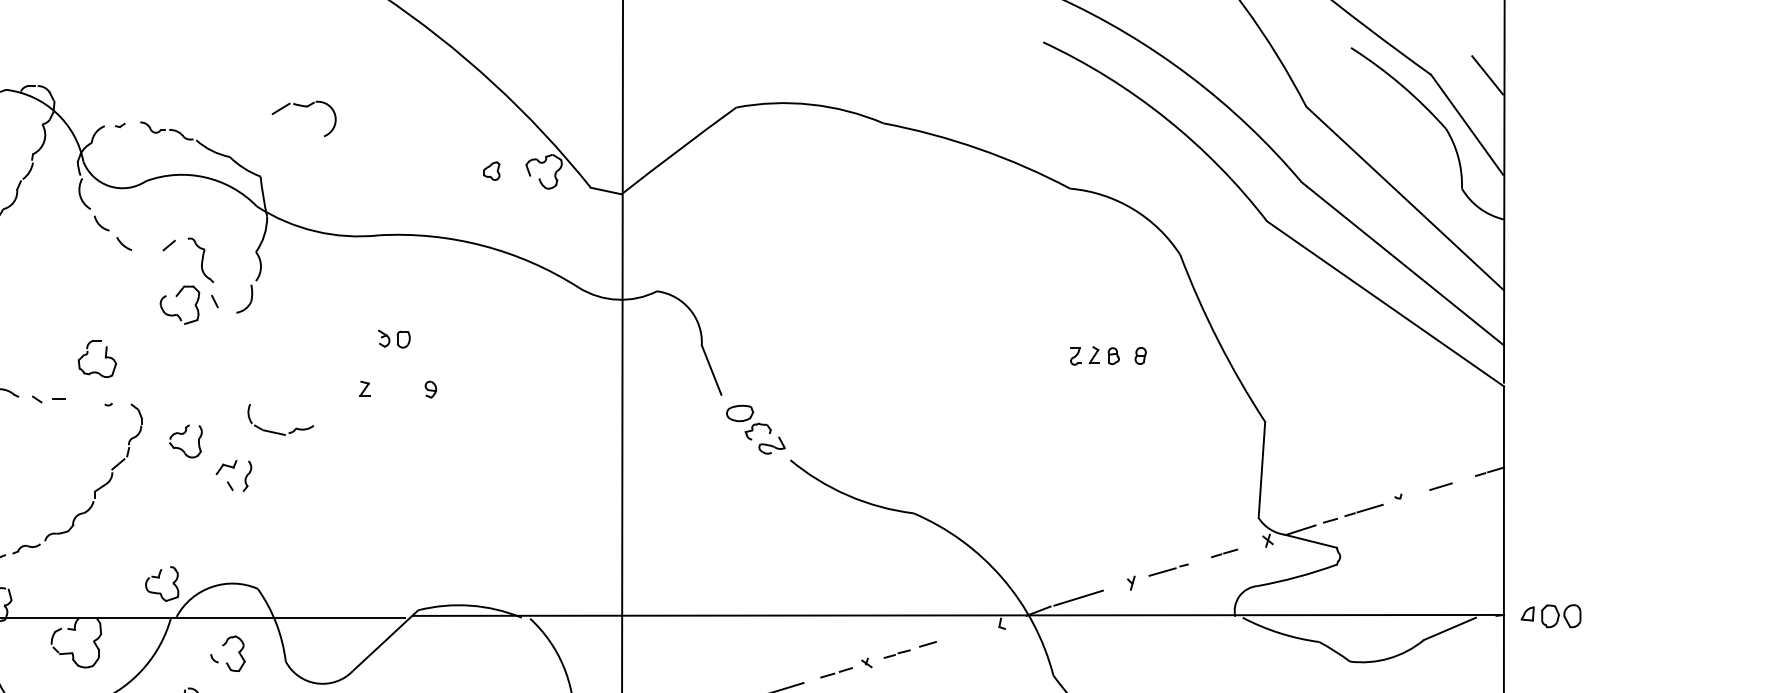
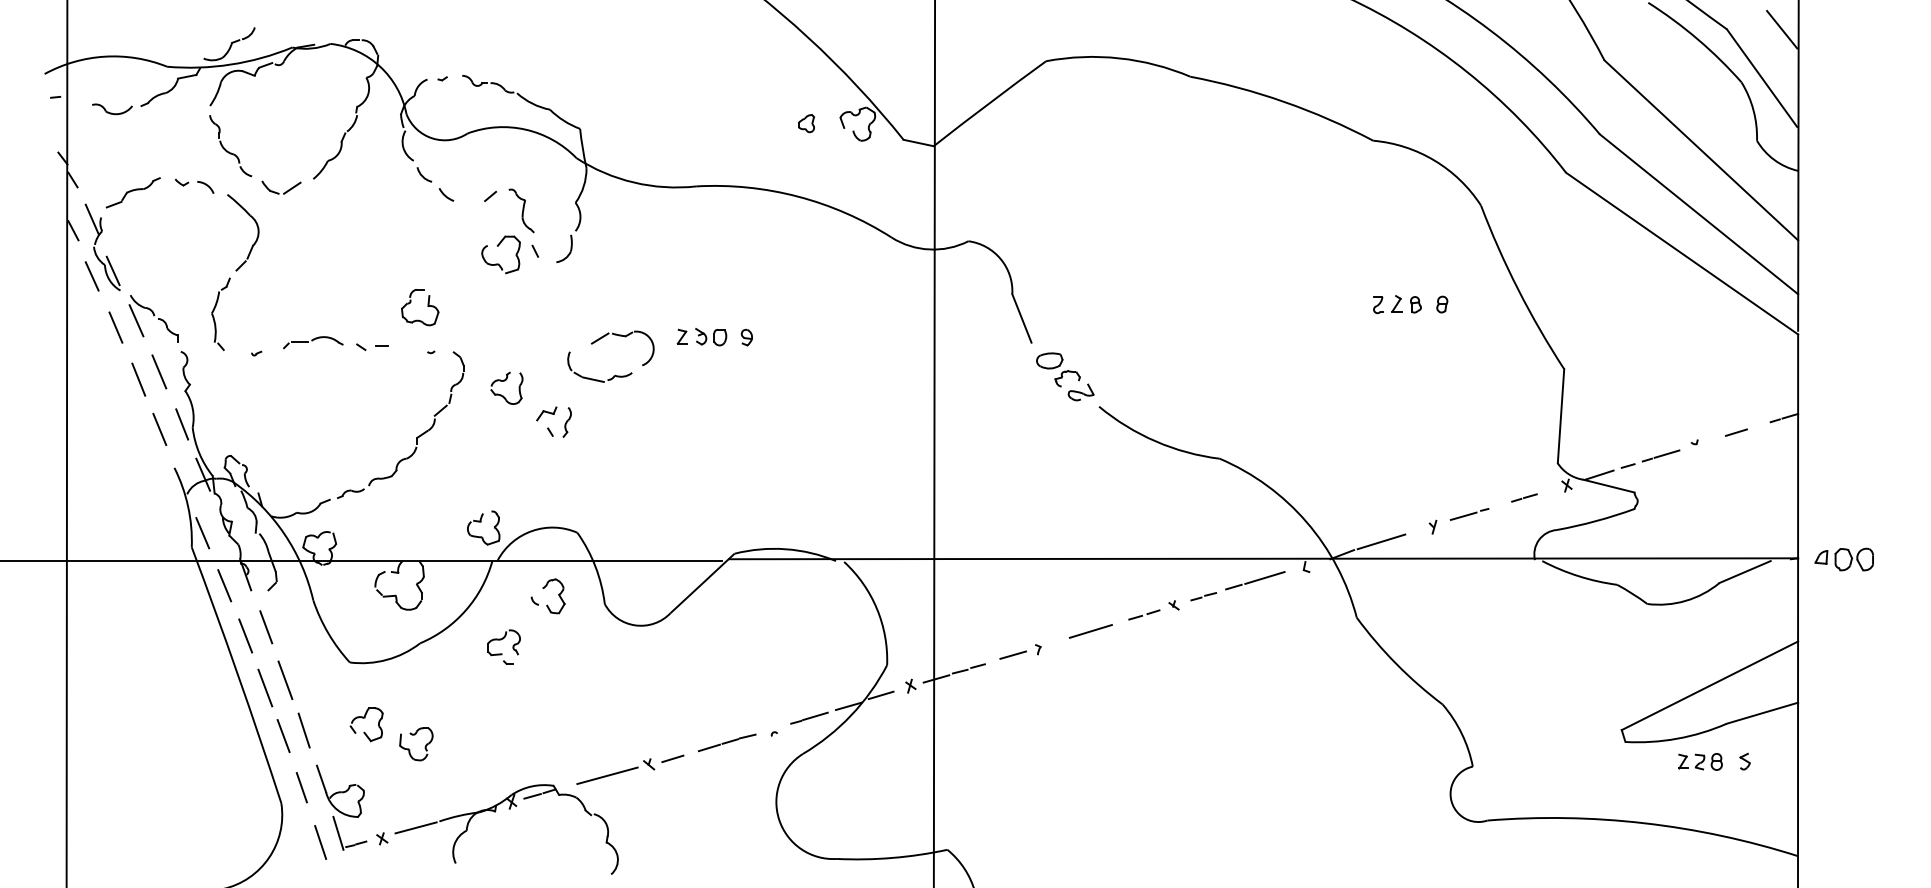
part: (306, 107) -> (625, 337), moved
part: (394, 339) -> (711, 337), moved
line: (959, 634) -> (1264, 577), added

